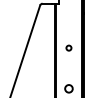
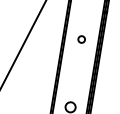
circle: (68, 47) -> (81, 38), moved

